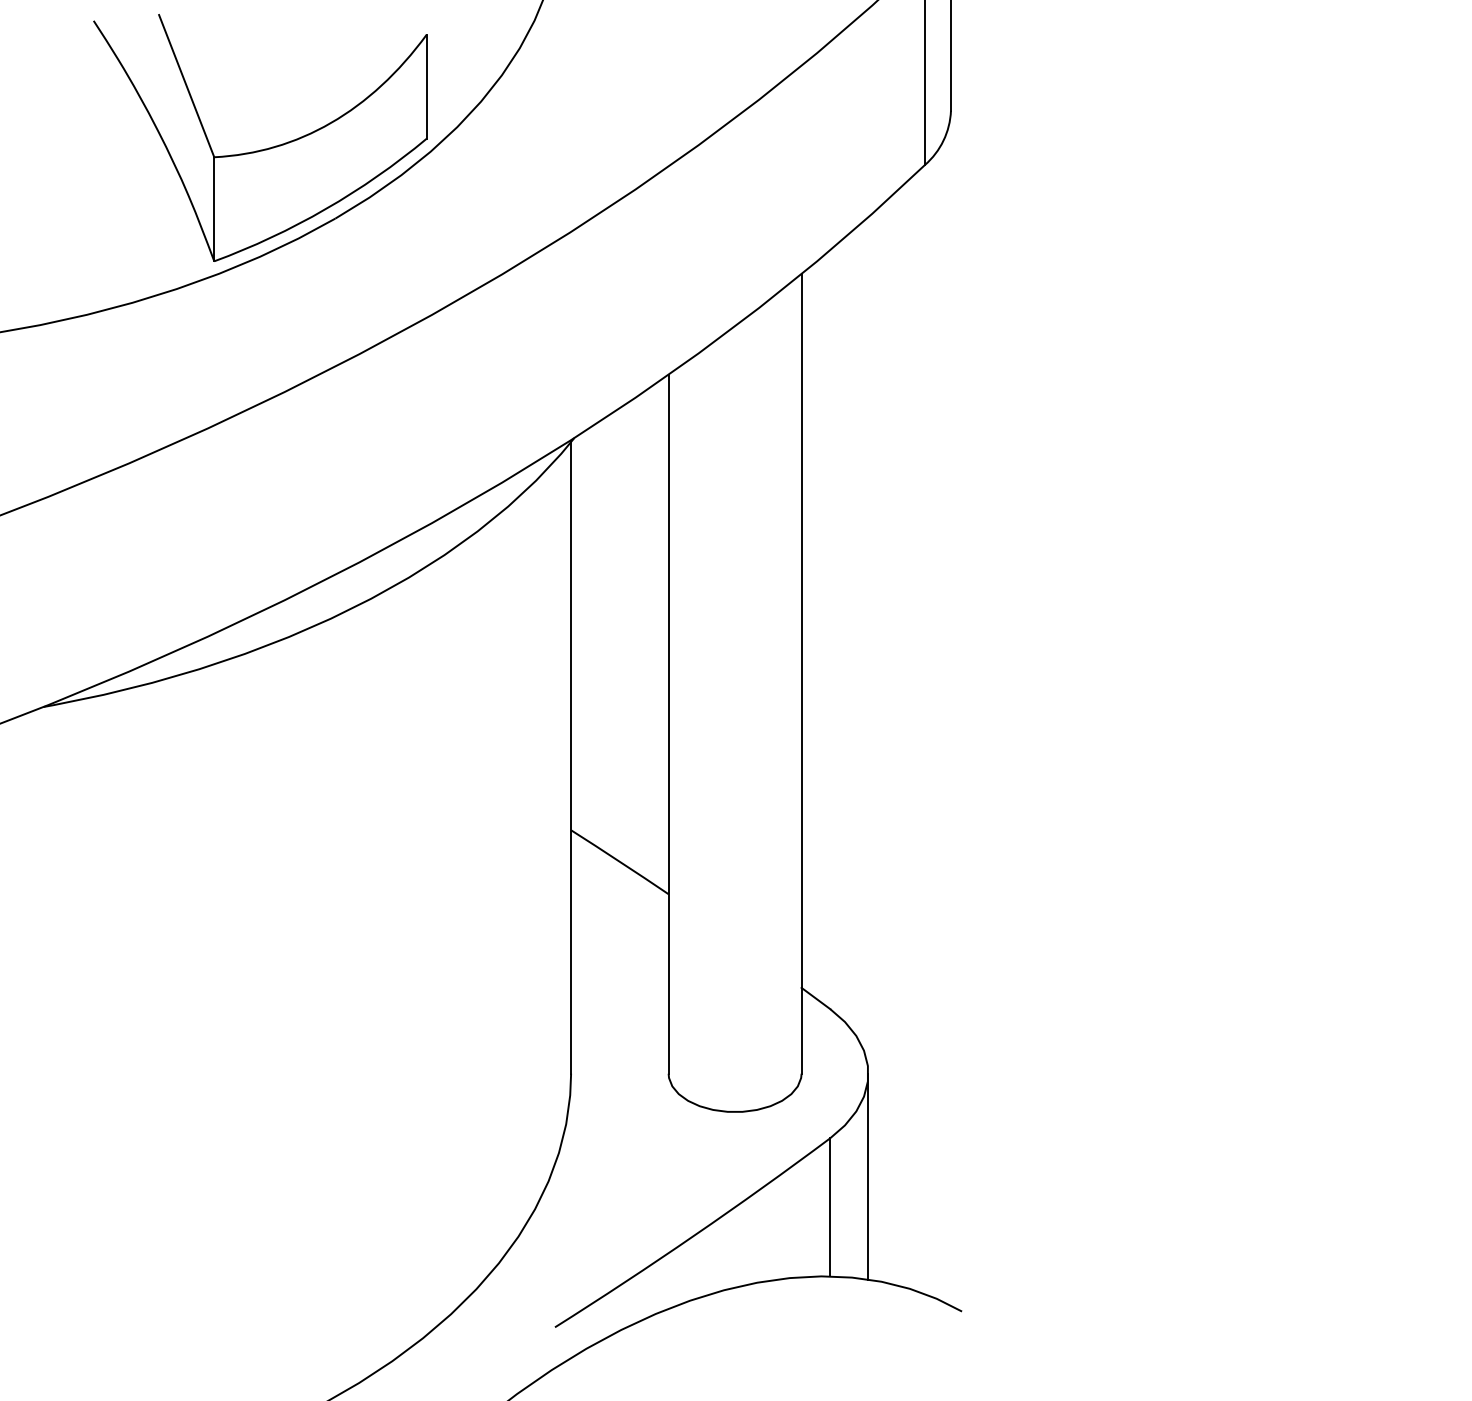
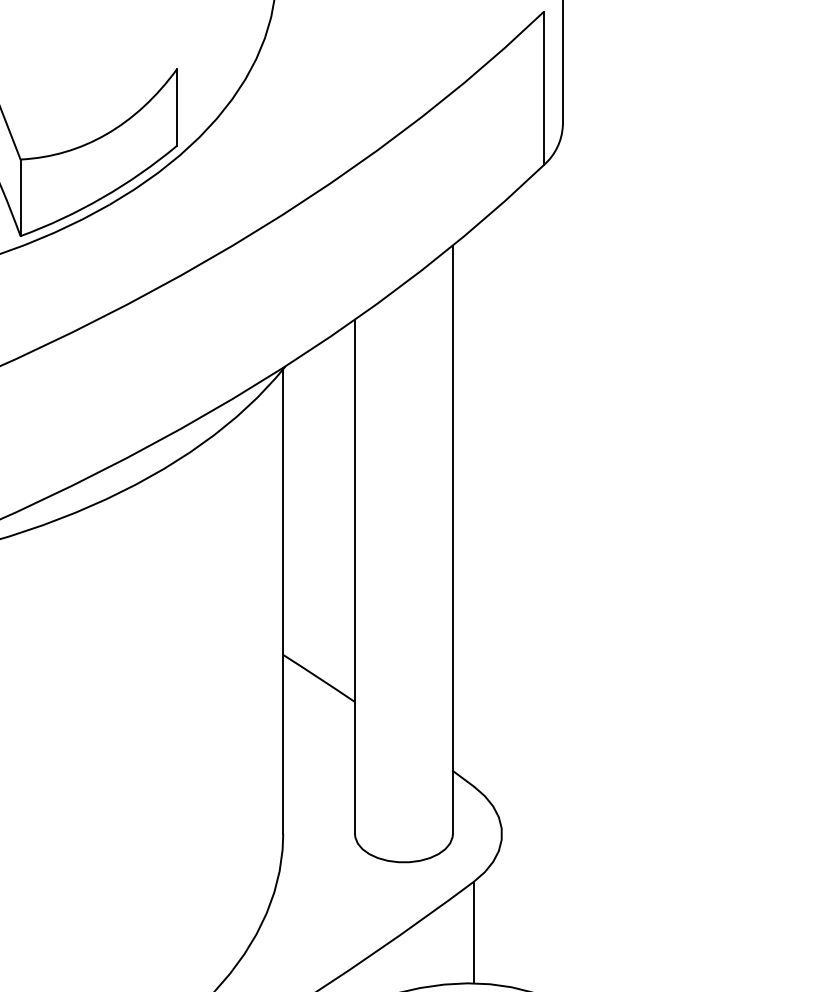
line: (868, 1176) -> (502, 909), removed

